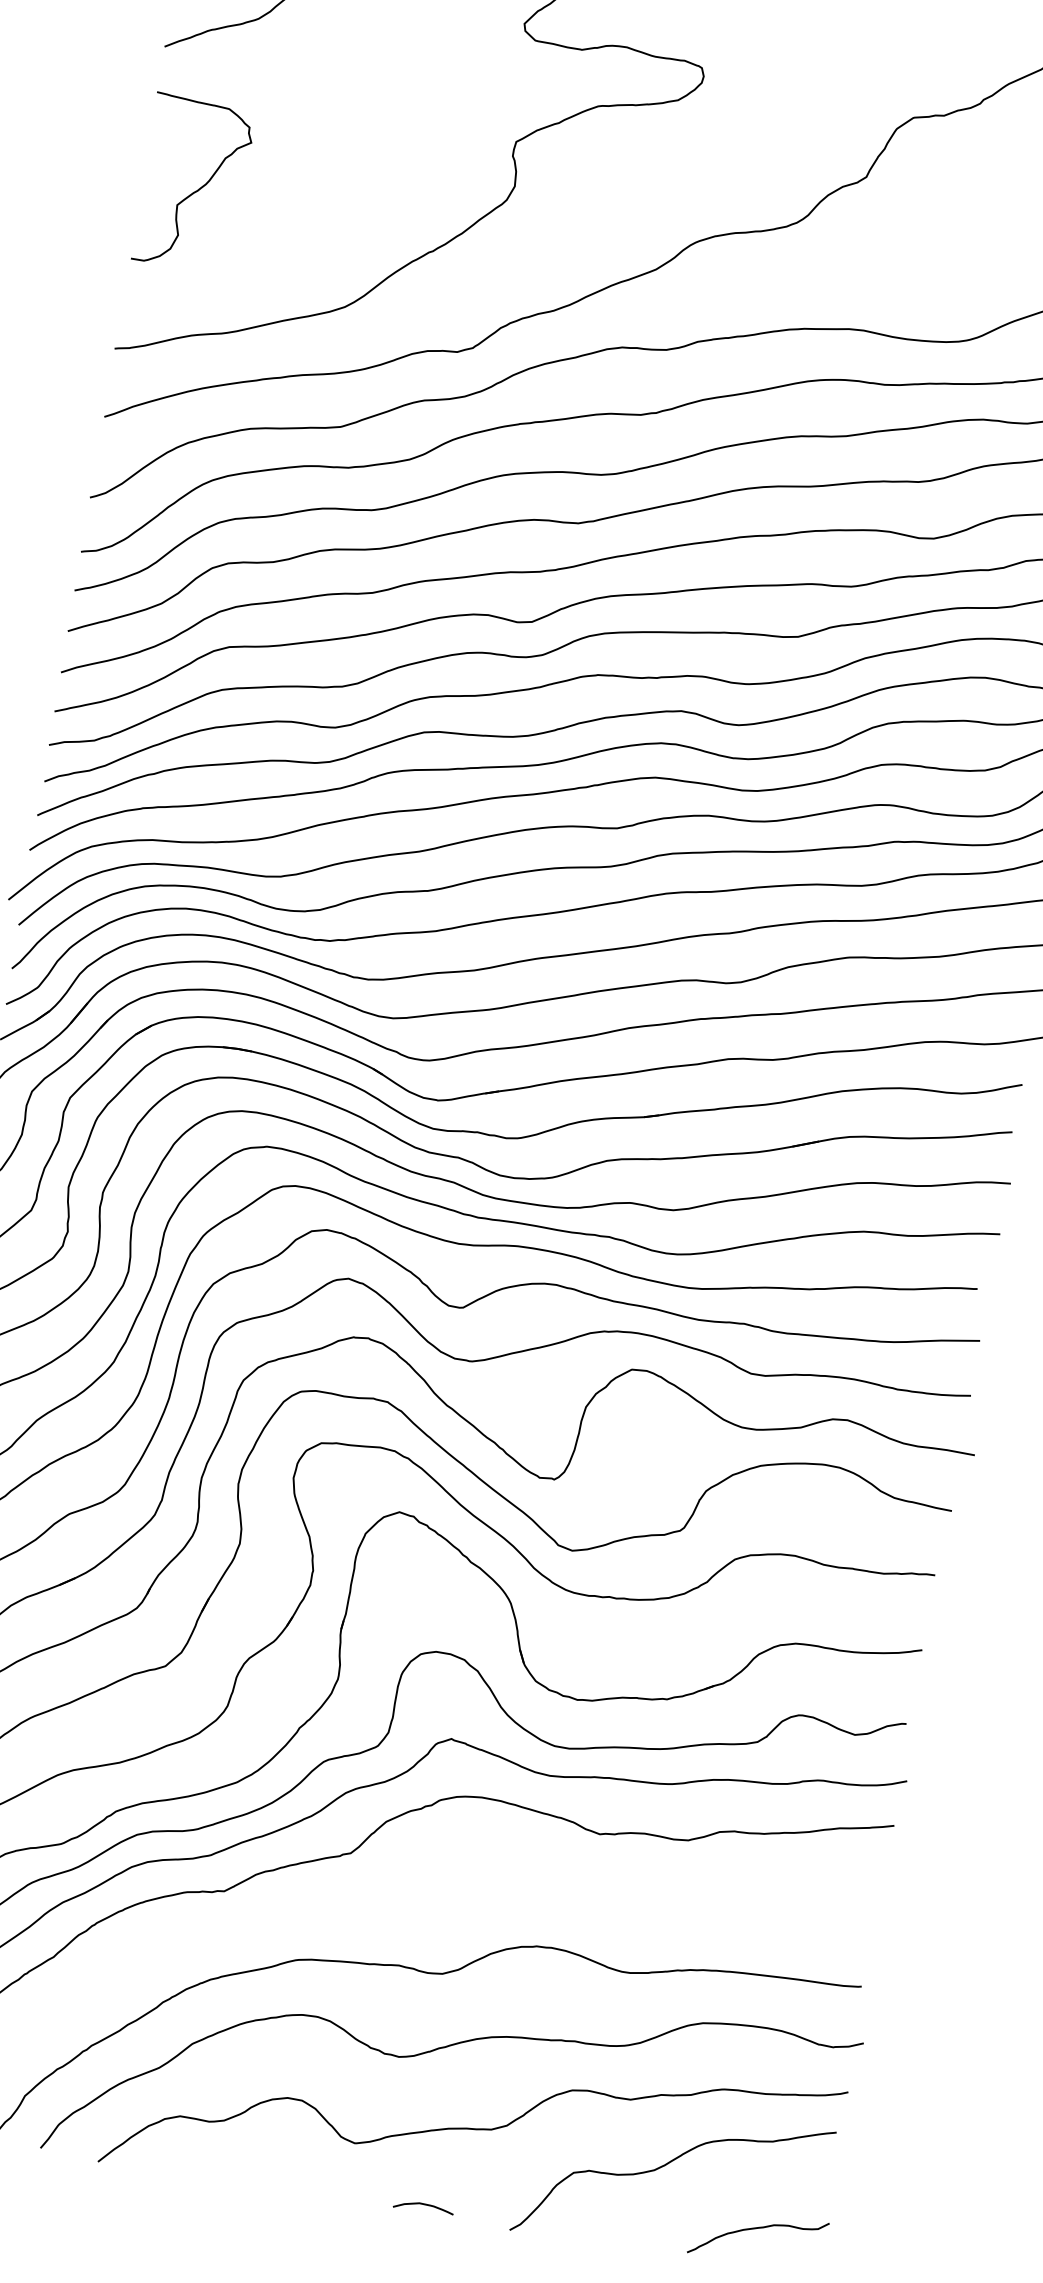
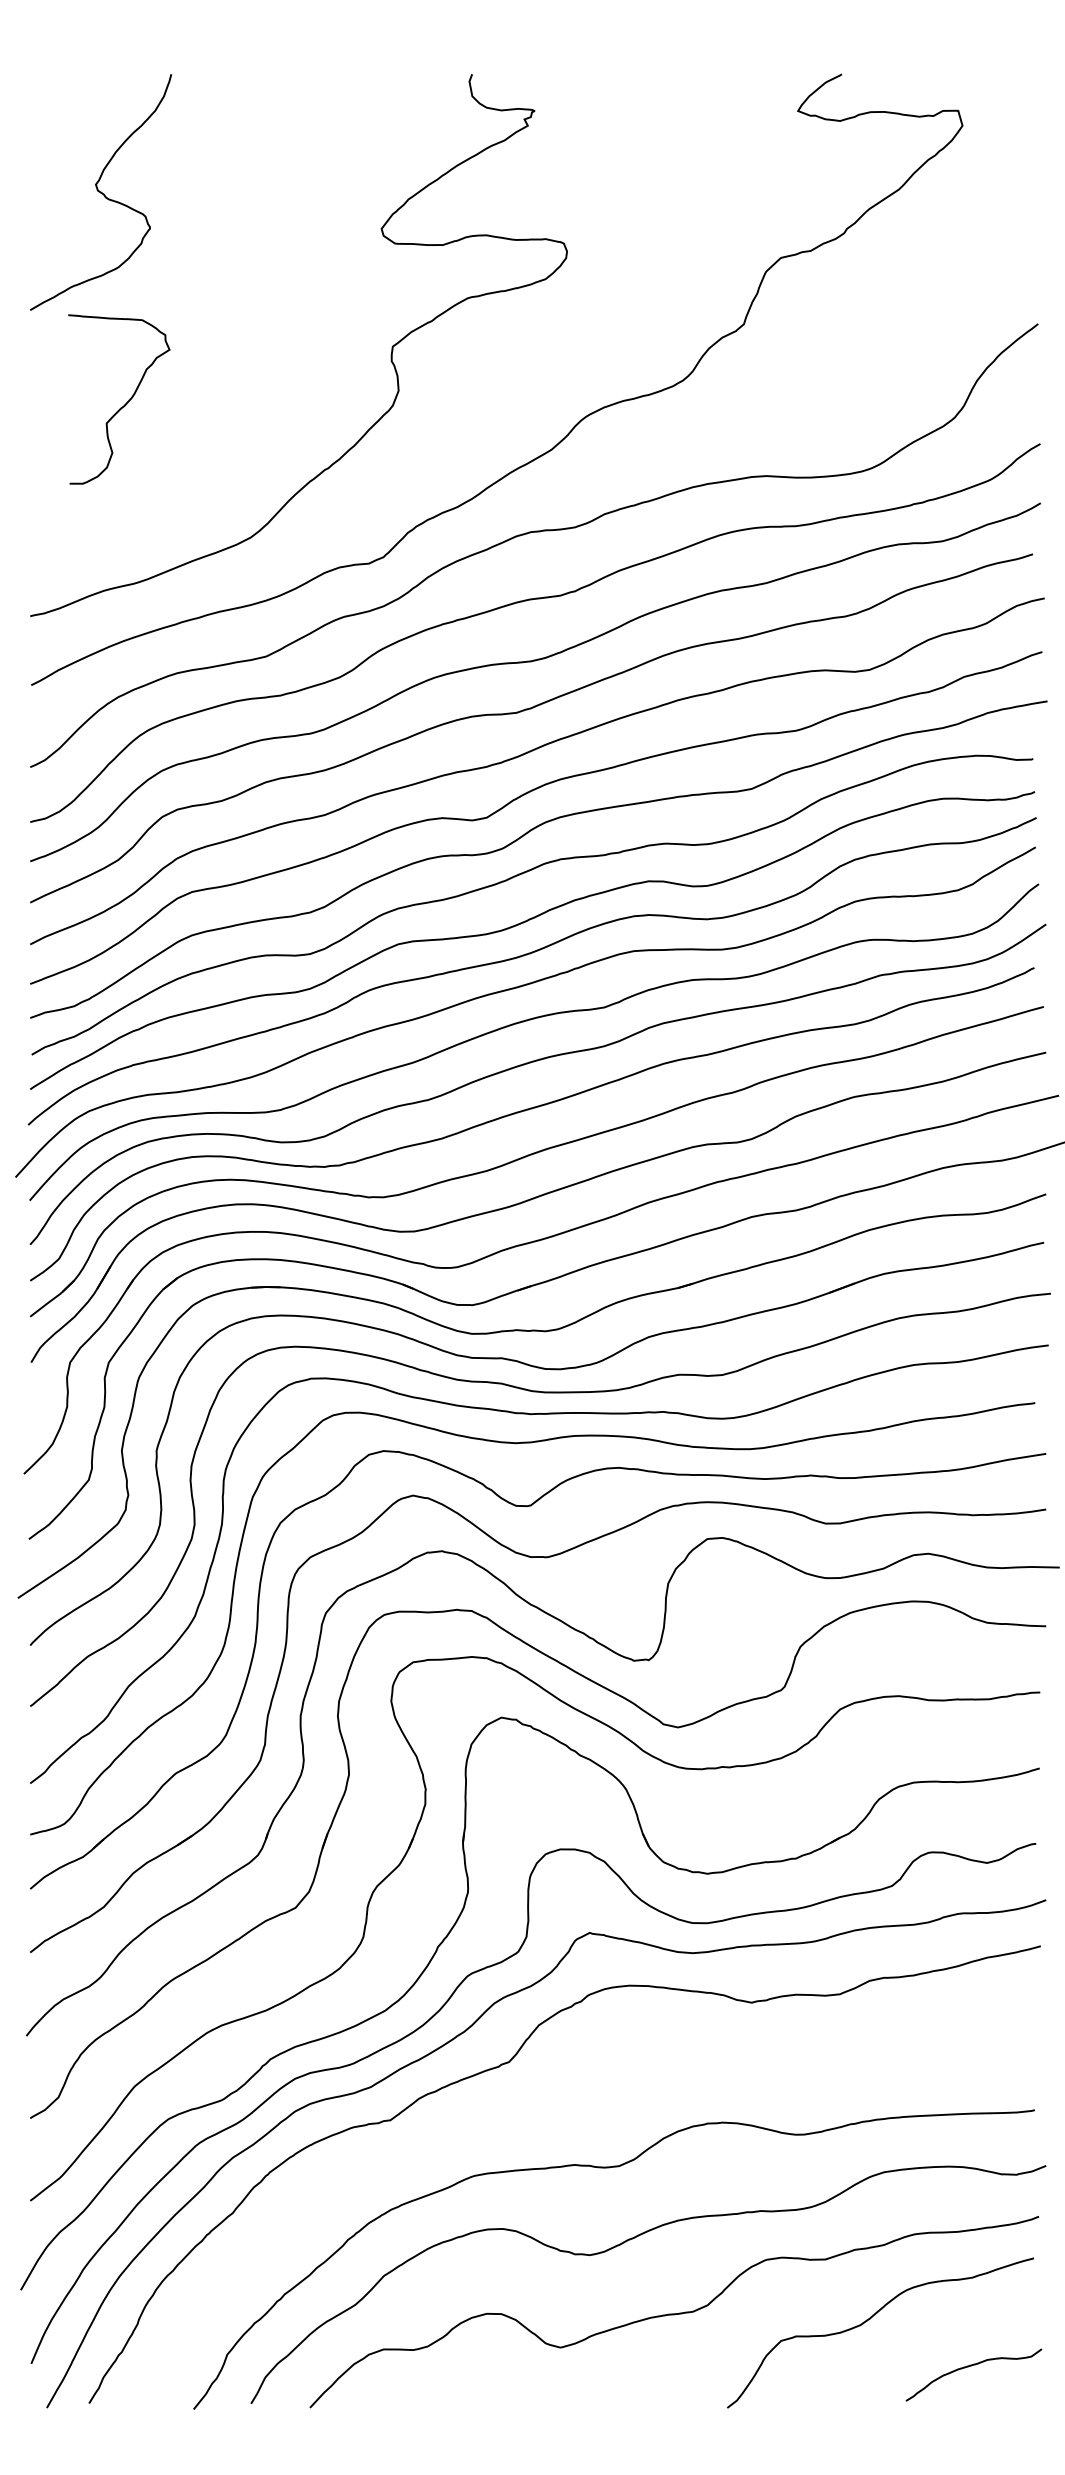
curve: (197, 189) -> (124, 404), moved
curve: (423, 2205) -> (638, 2397), removed

